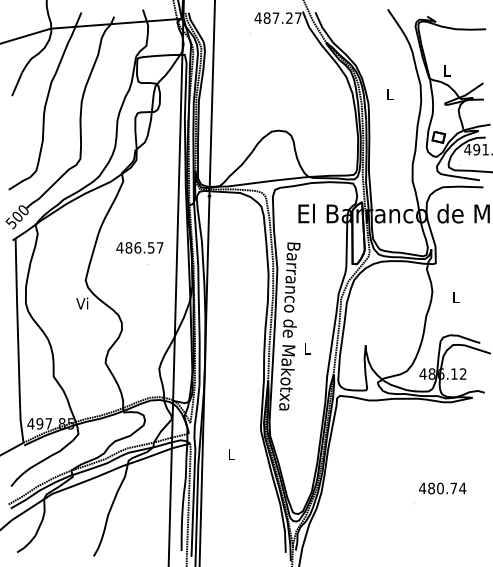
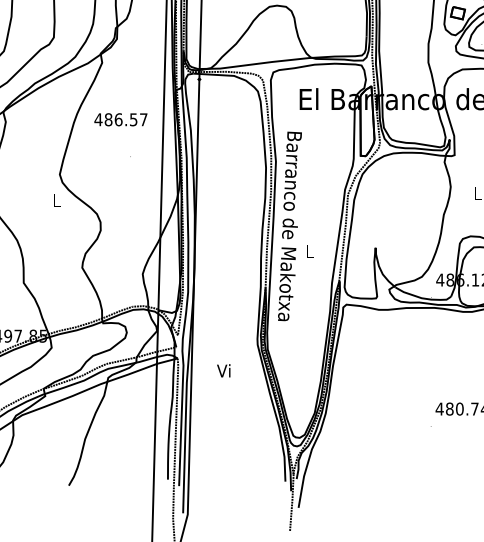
text: (139, 247) -> (120, 119), moved
text: (82, 303) -> (56, 200), Vi -> L
text: (230, 454) -> (223, 370), L -> Vi

